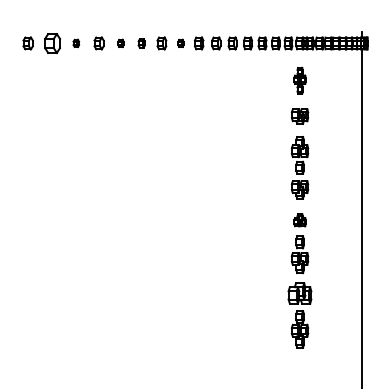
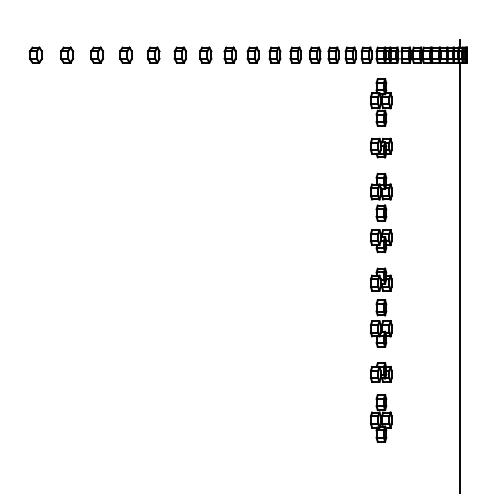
part: (53, 42) -> (67, 54), size x0.62
part: (75, 42) -> (96, 54), size x1.67
part: (120, 42) -> (153, 54), size x1.67
part: (141, 42) -> (179, 54), size x1.43
part: (180, 42) -> (229, 54), size x1.67
part: (300, 80) -> (381, 102), size x1.43
part: (300, 220) -> (381, 279), size x1.43
part: (300, 293) -> (381, 372), size x0.71

